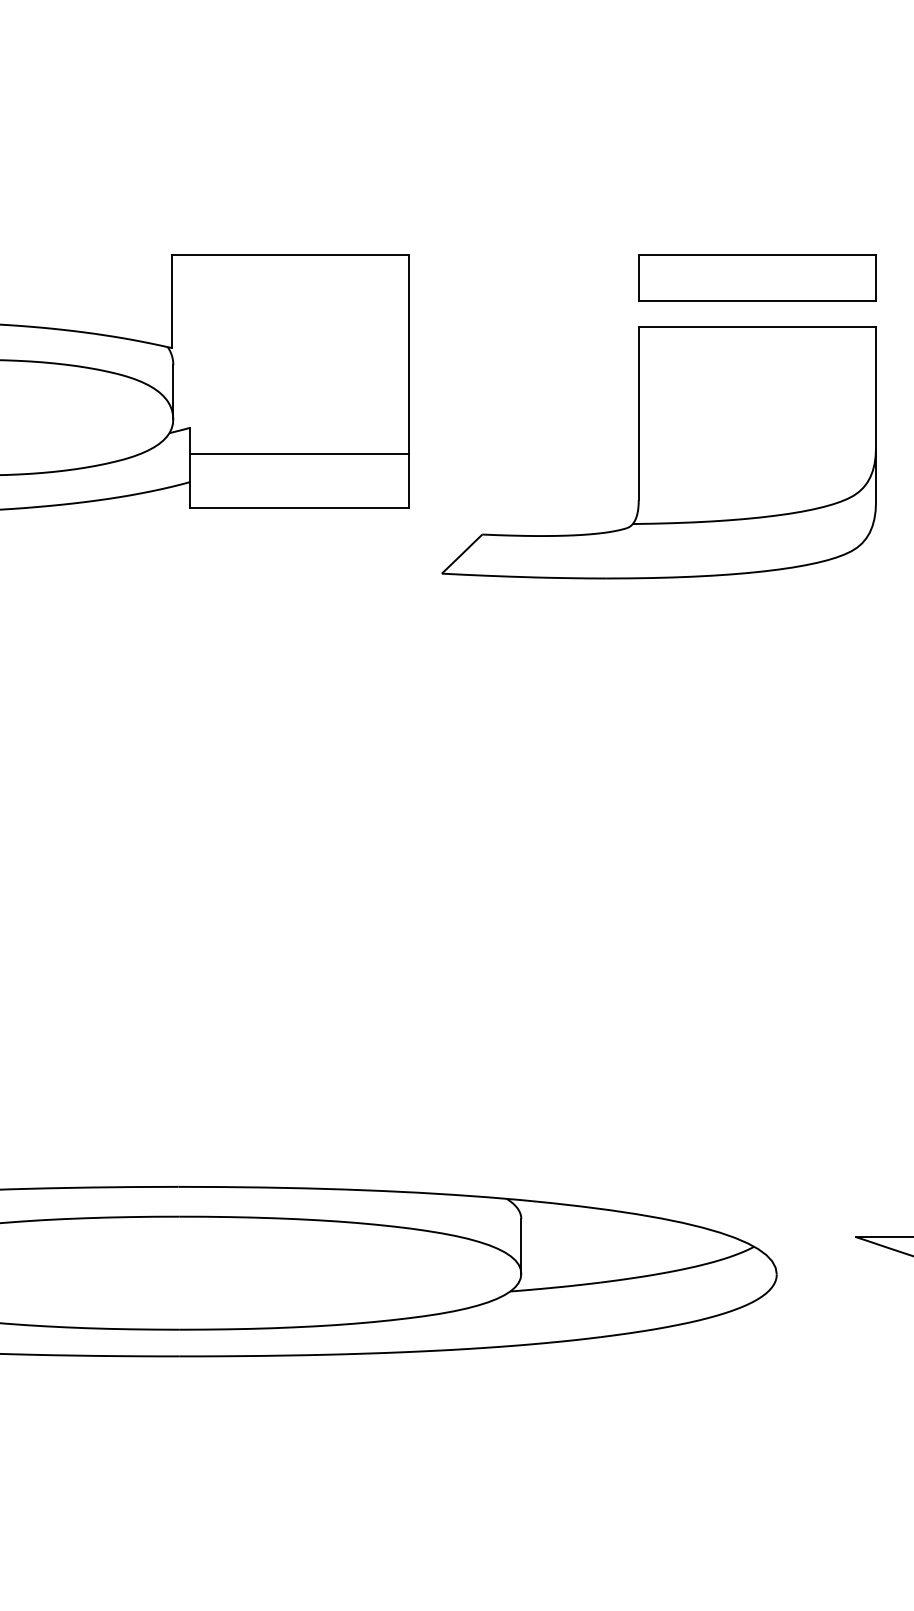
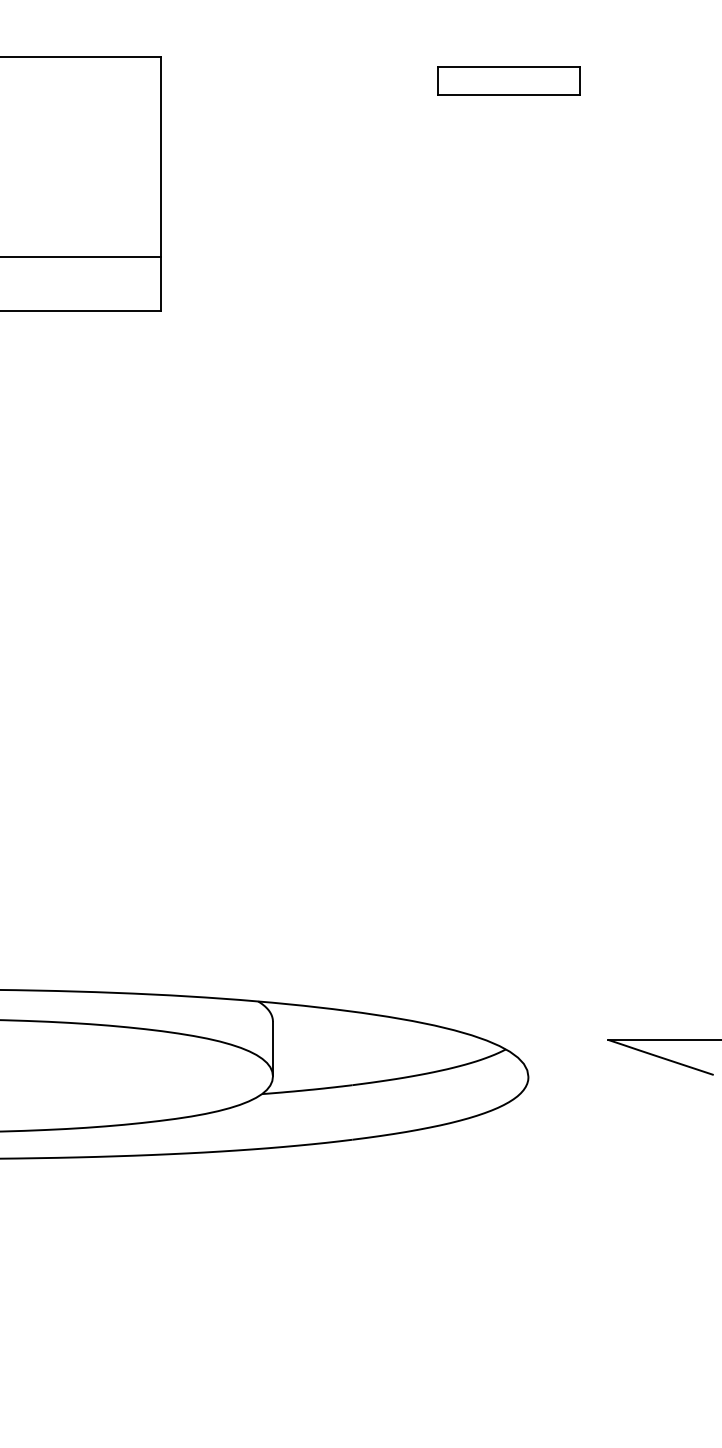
part: (757, 277) -> (509, 80), size x0.6
part: (658, 452) -> (410, 255), removed

